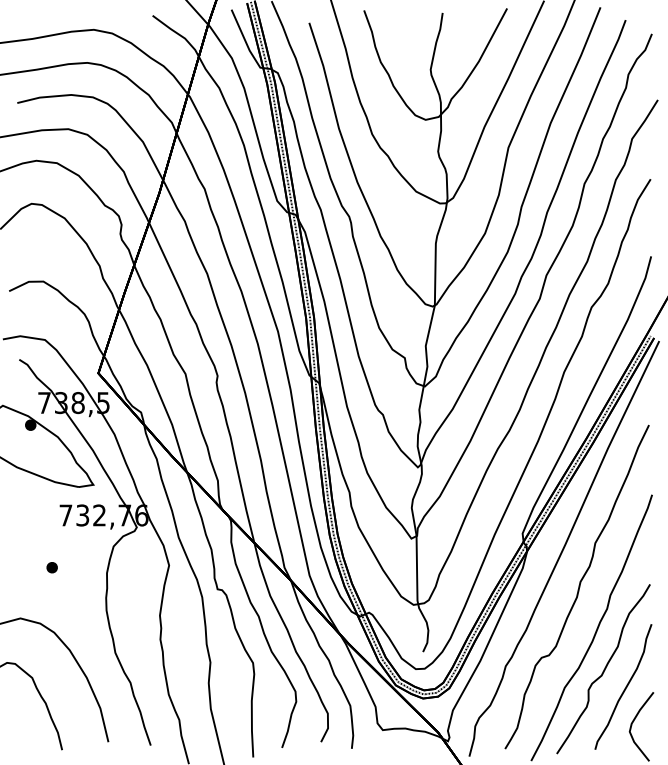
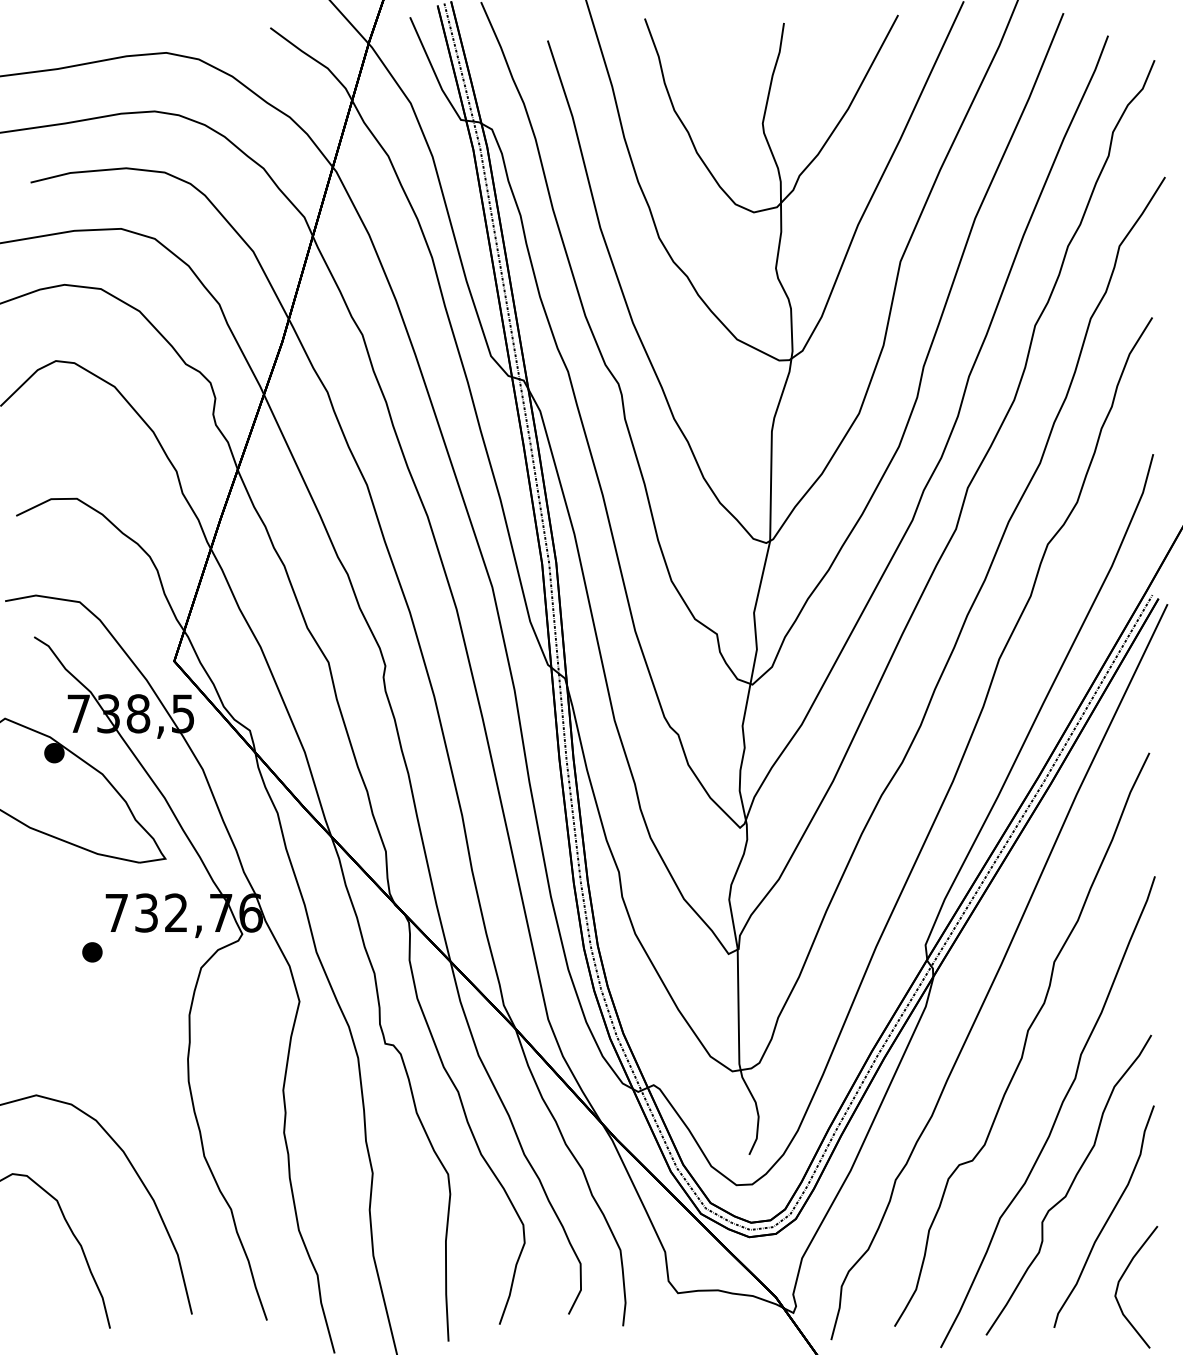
part: (51, 567) -> (91, 952), moved

